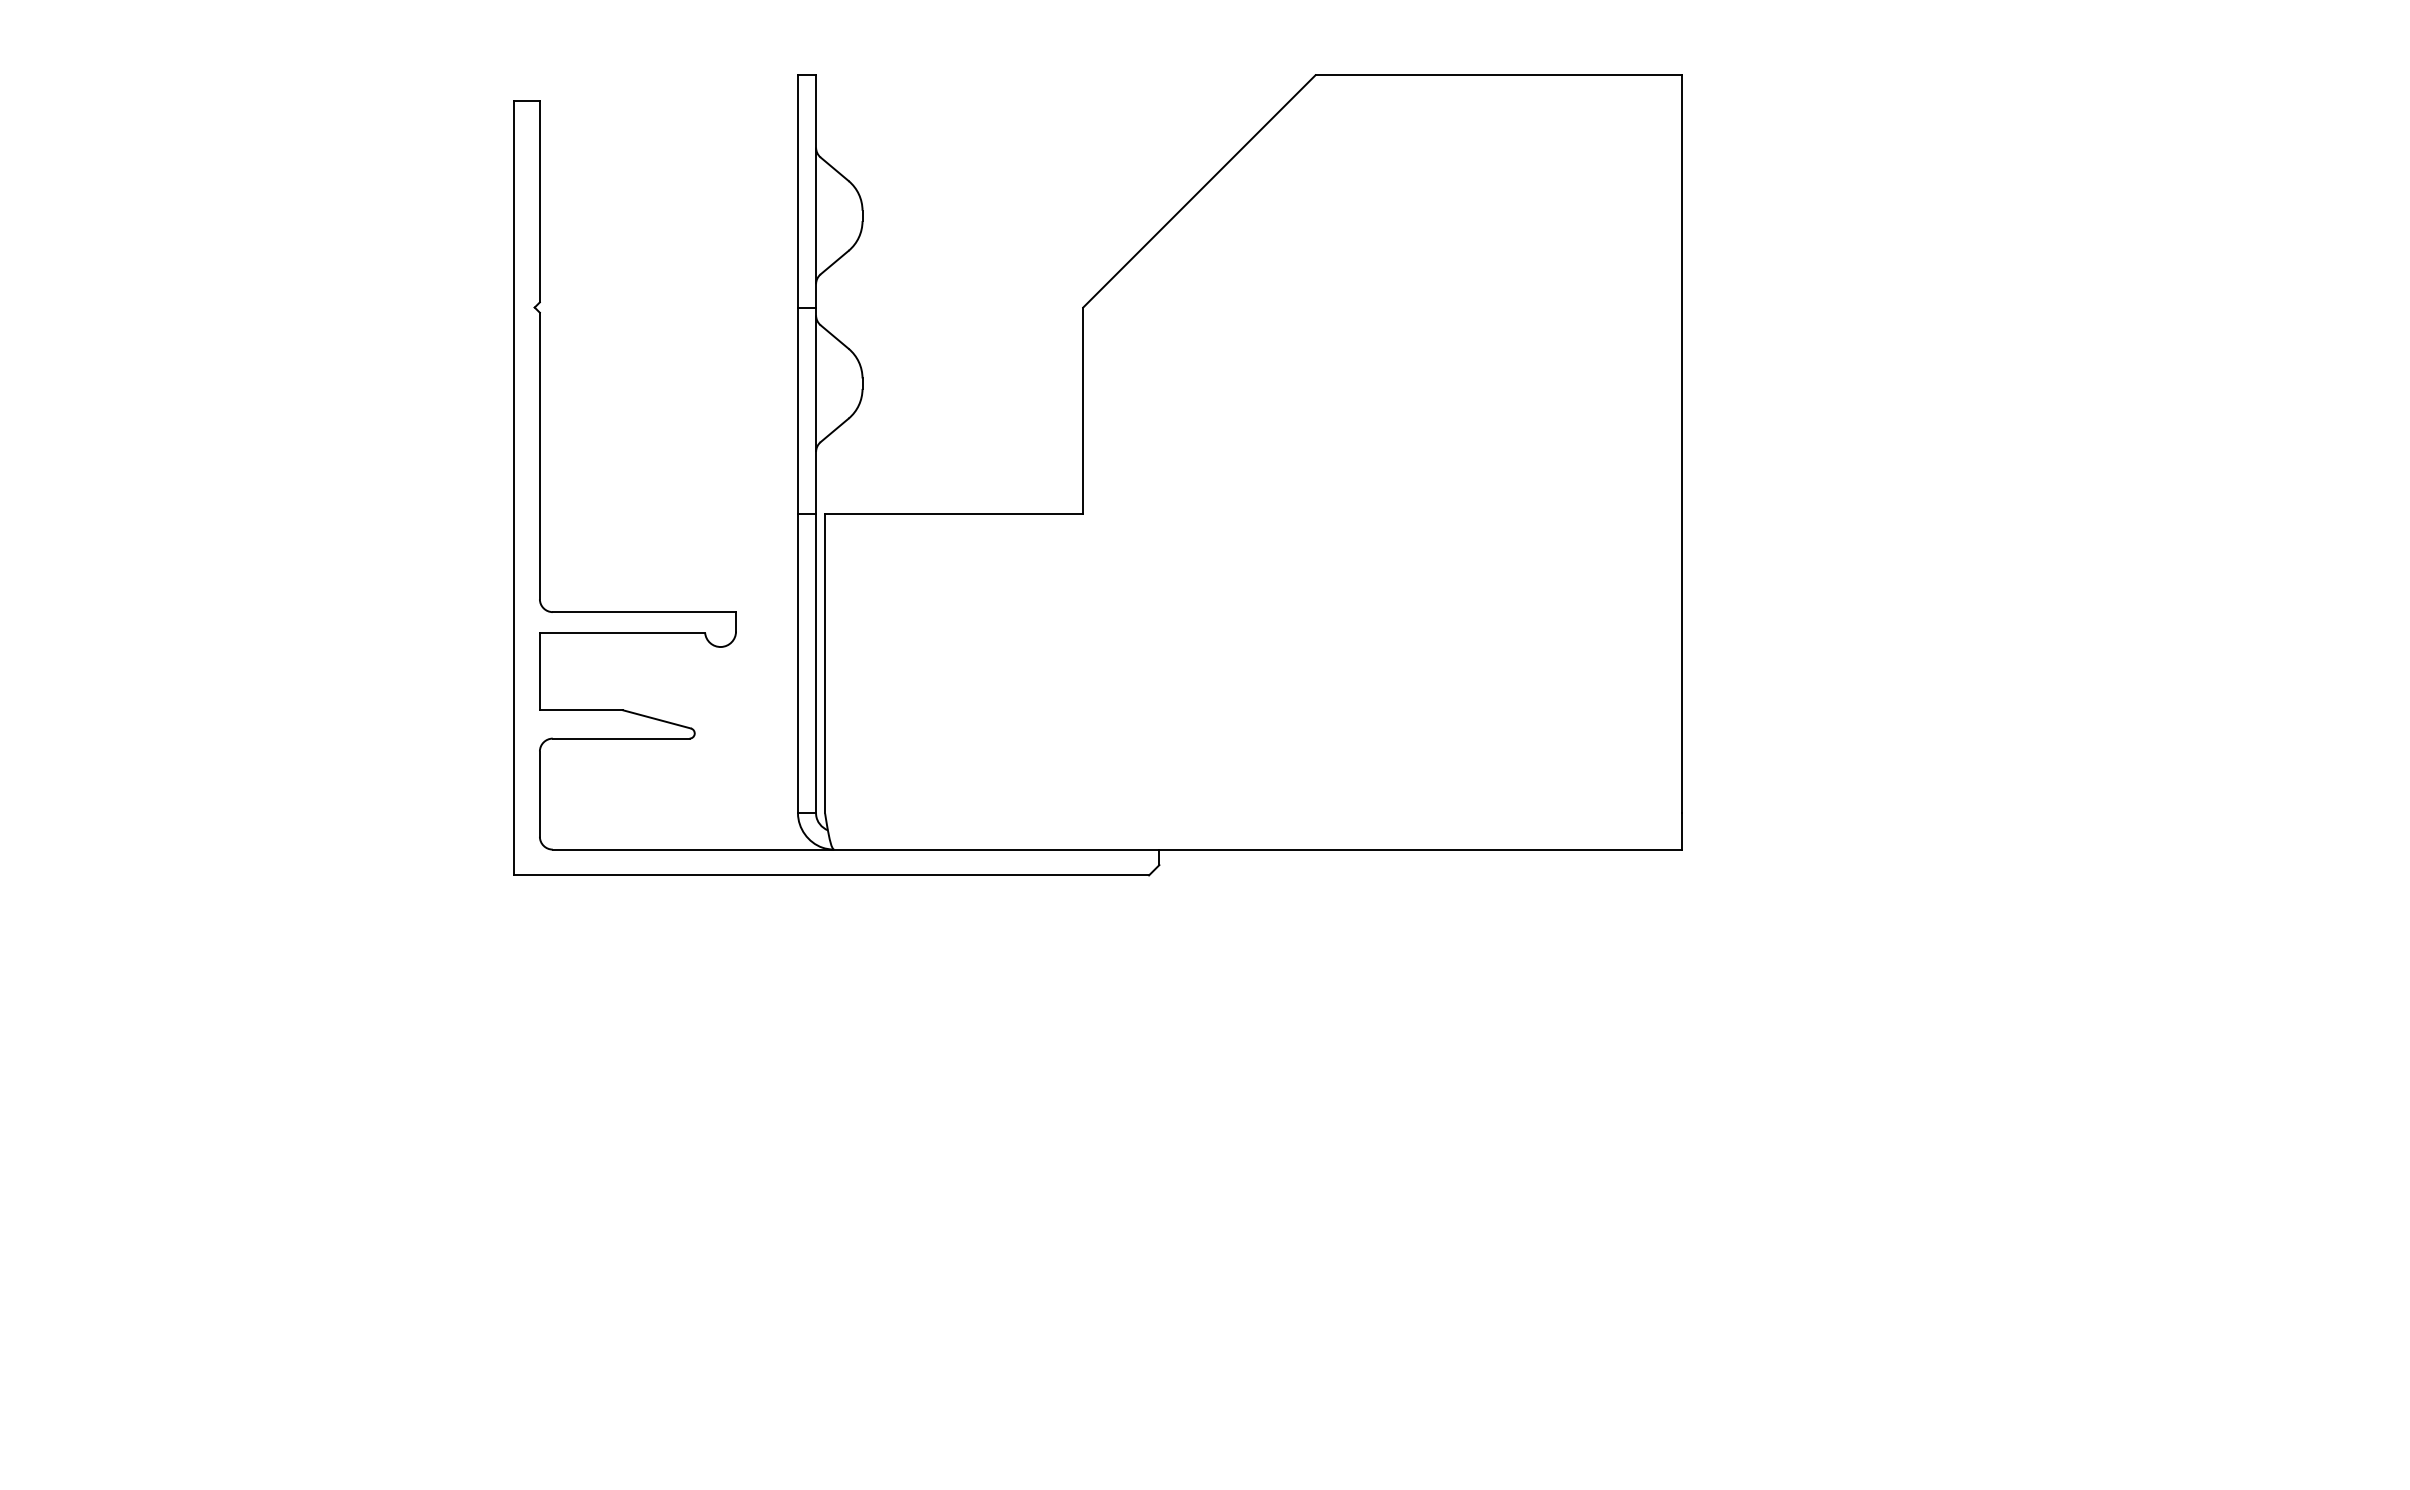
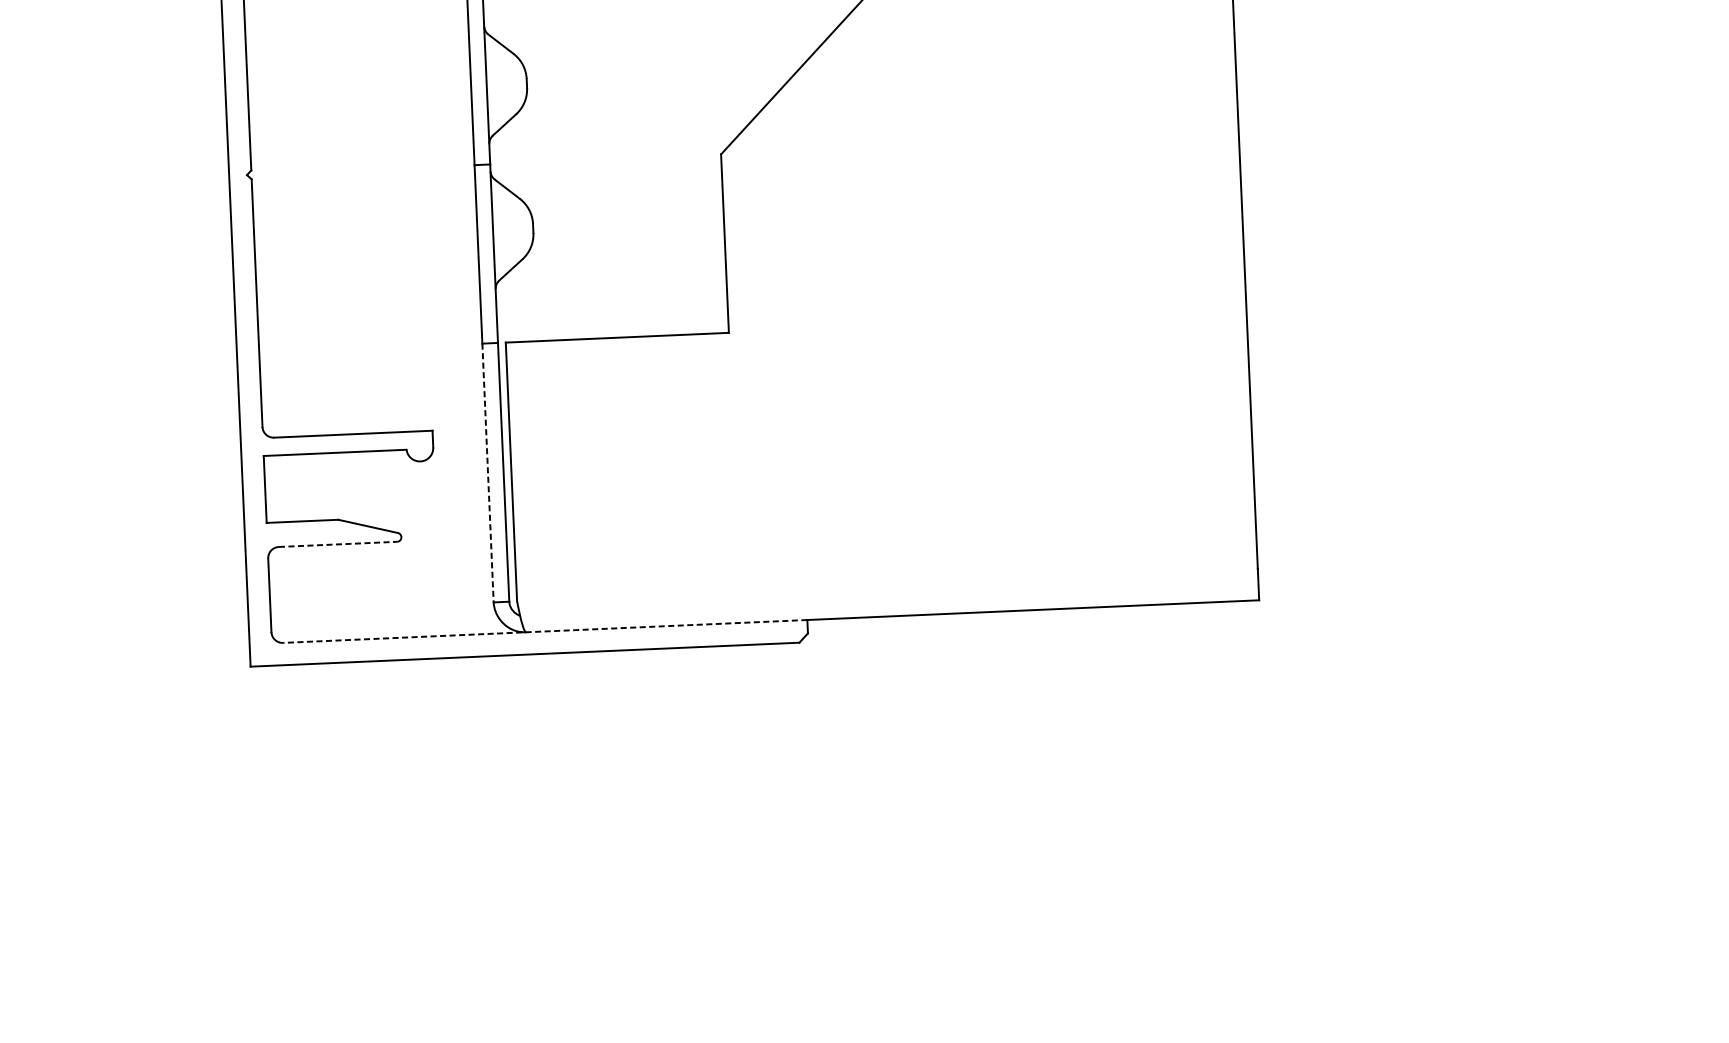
line: (798, 663) -> (488, 472), solid -> dashed
line: (621, 738) -> (338, 544), solid -> dashed
line: (855, 849) -> (544, 631), solid -> dashed

